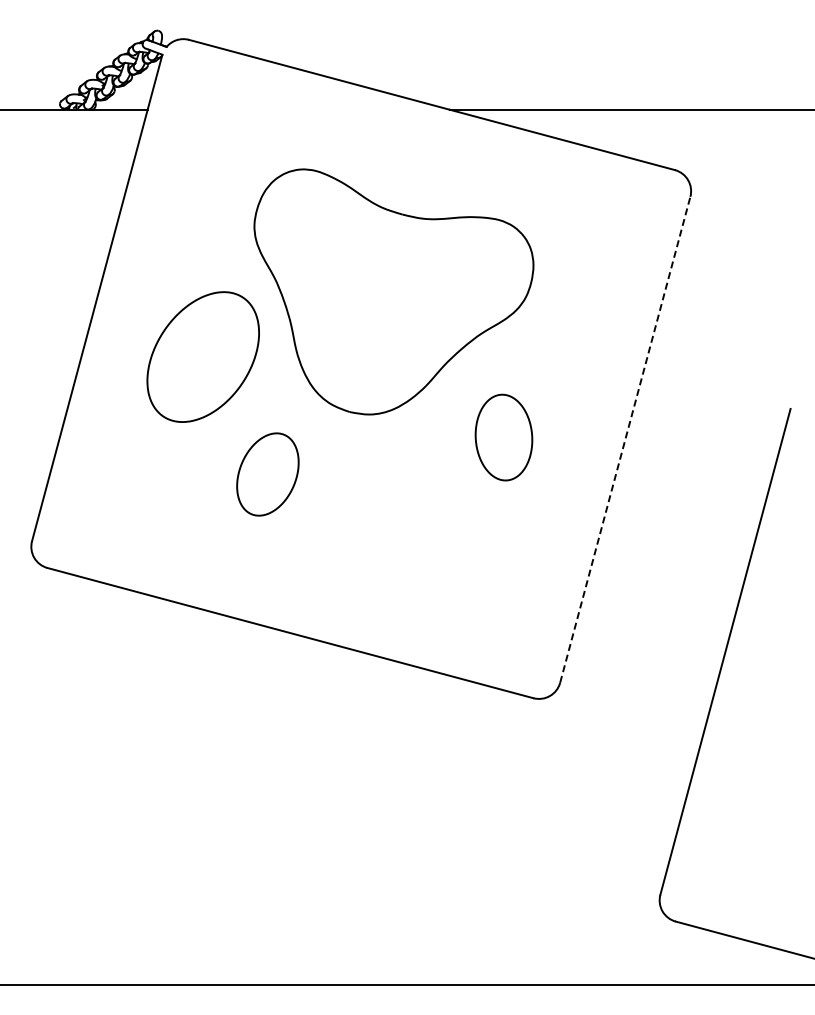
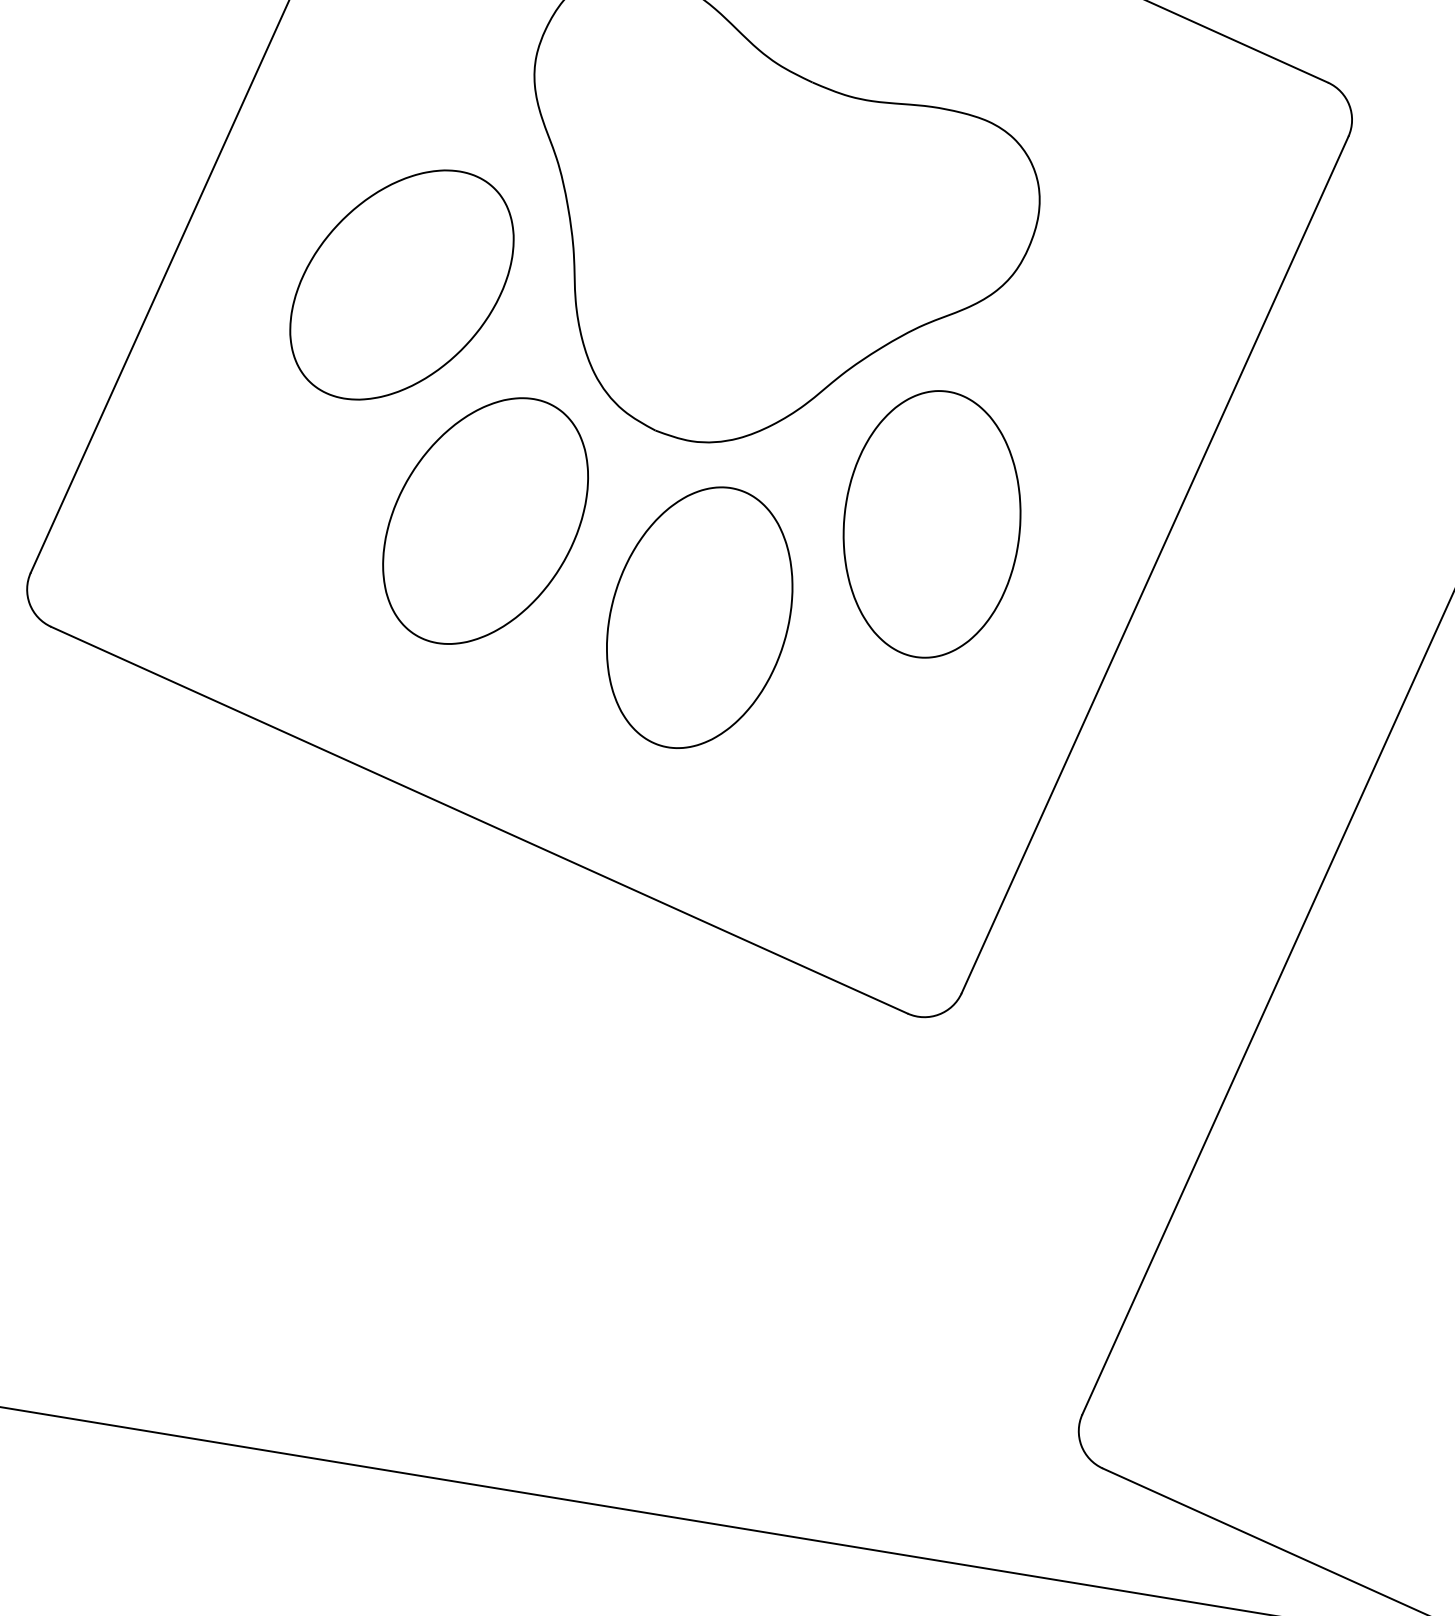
part: (503, 437) -> (931, 523), size x1.67
line: (625, 439) -> (1155, 564), dashed -> solid
part: (267, 474) -> (484, 520), size x1.67
part: (388, 507) -> (698, 618), added

